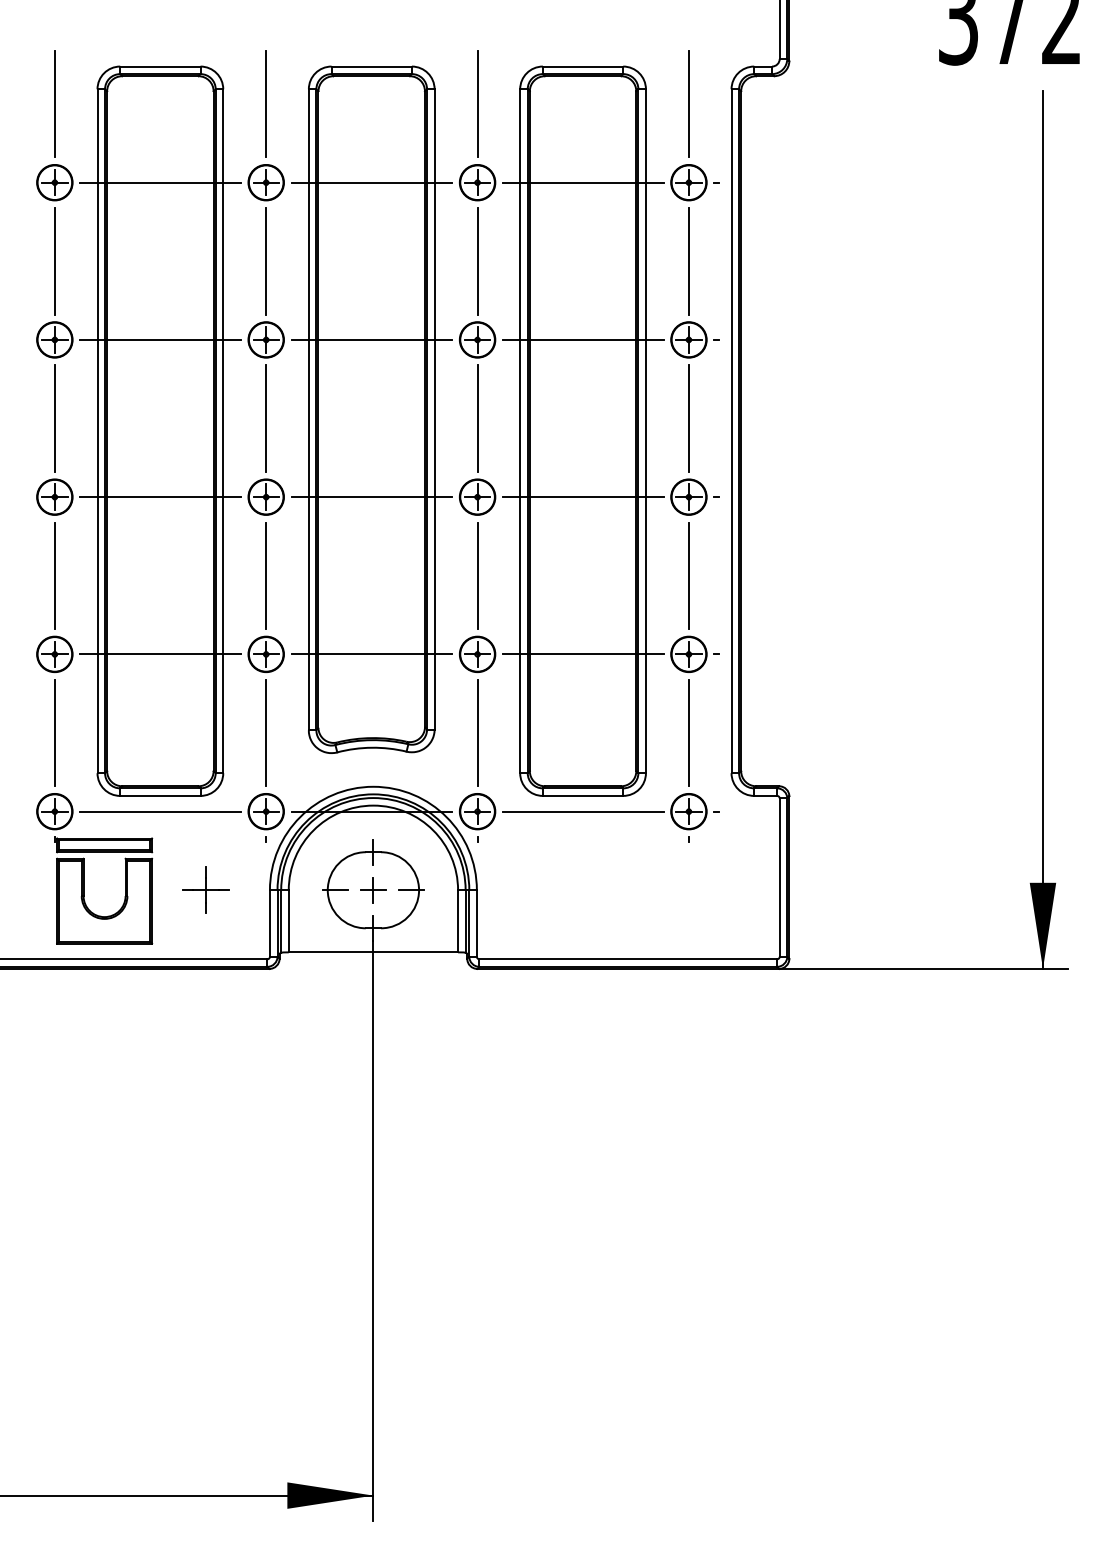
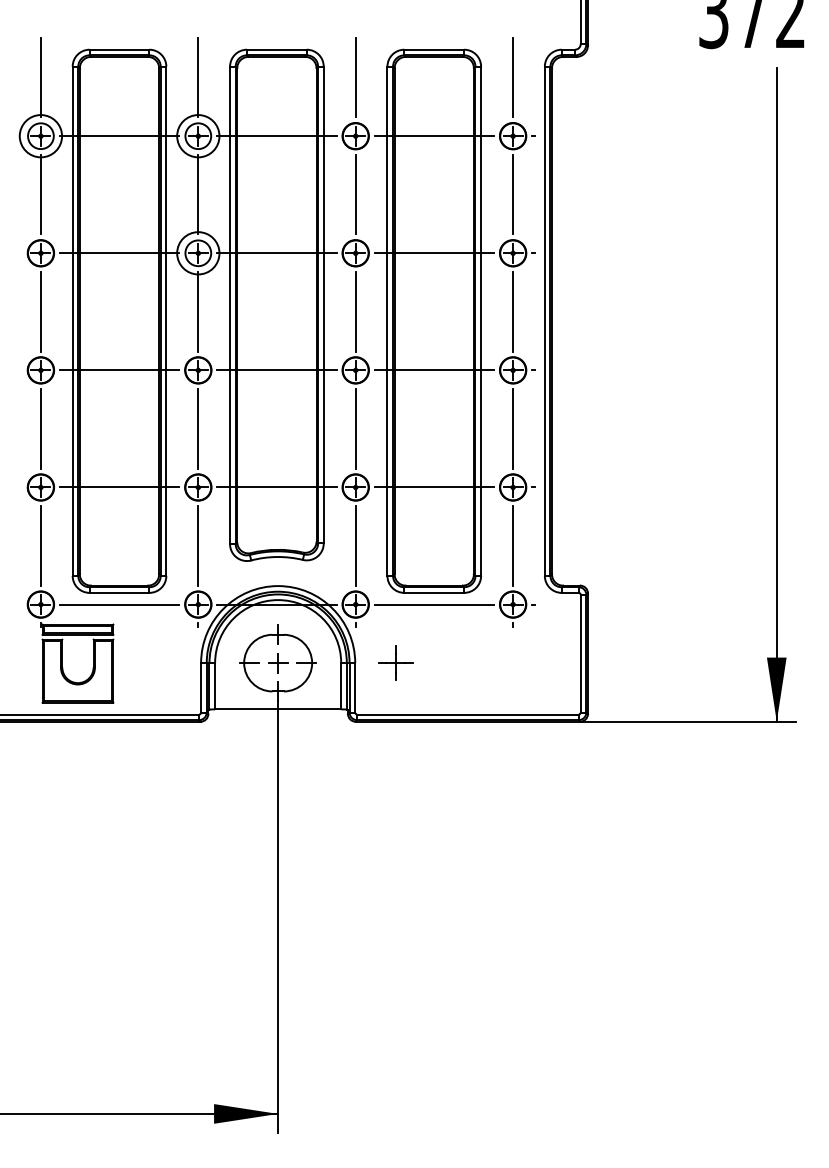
circle: (54, 182) -> (40, 136), size x1.6
circle: (265, 182) -> (197, 136), size x1.6
circle: (265, 339) -> (197, 252), size x1.6
part: (205, 889) -> (395, 662), moved

